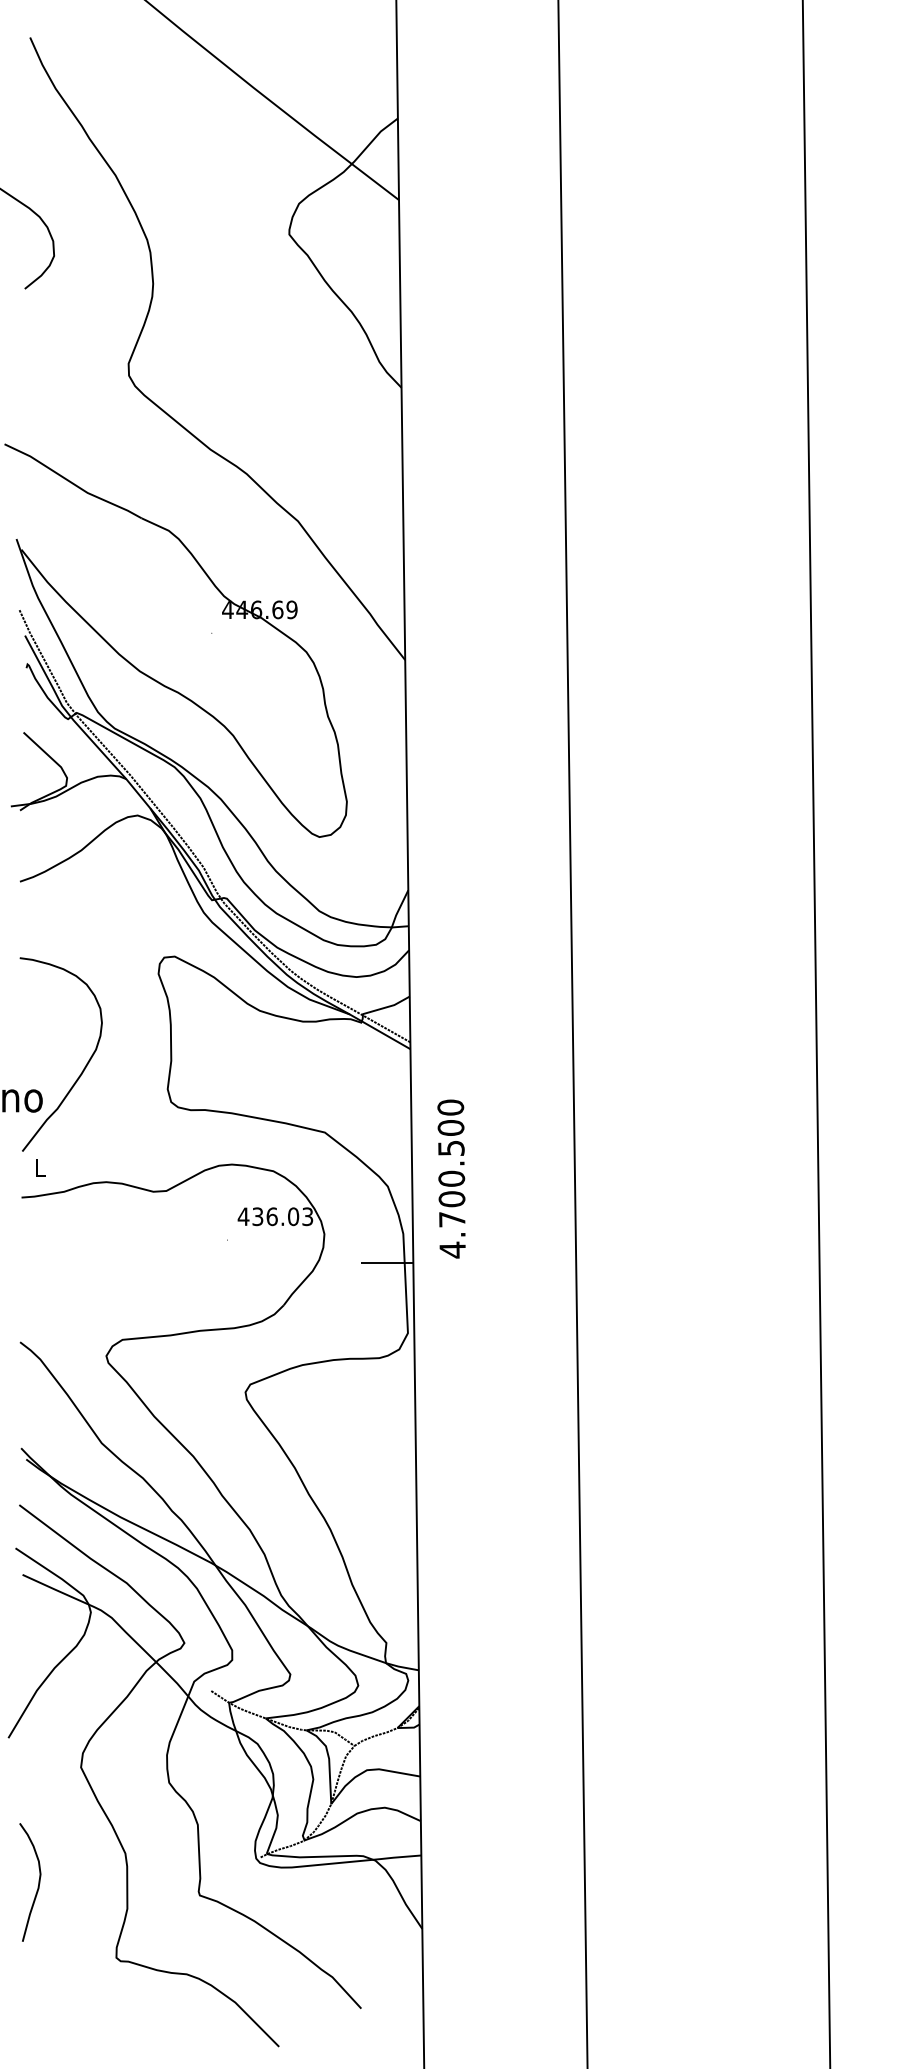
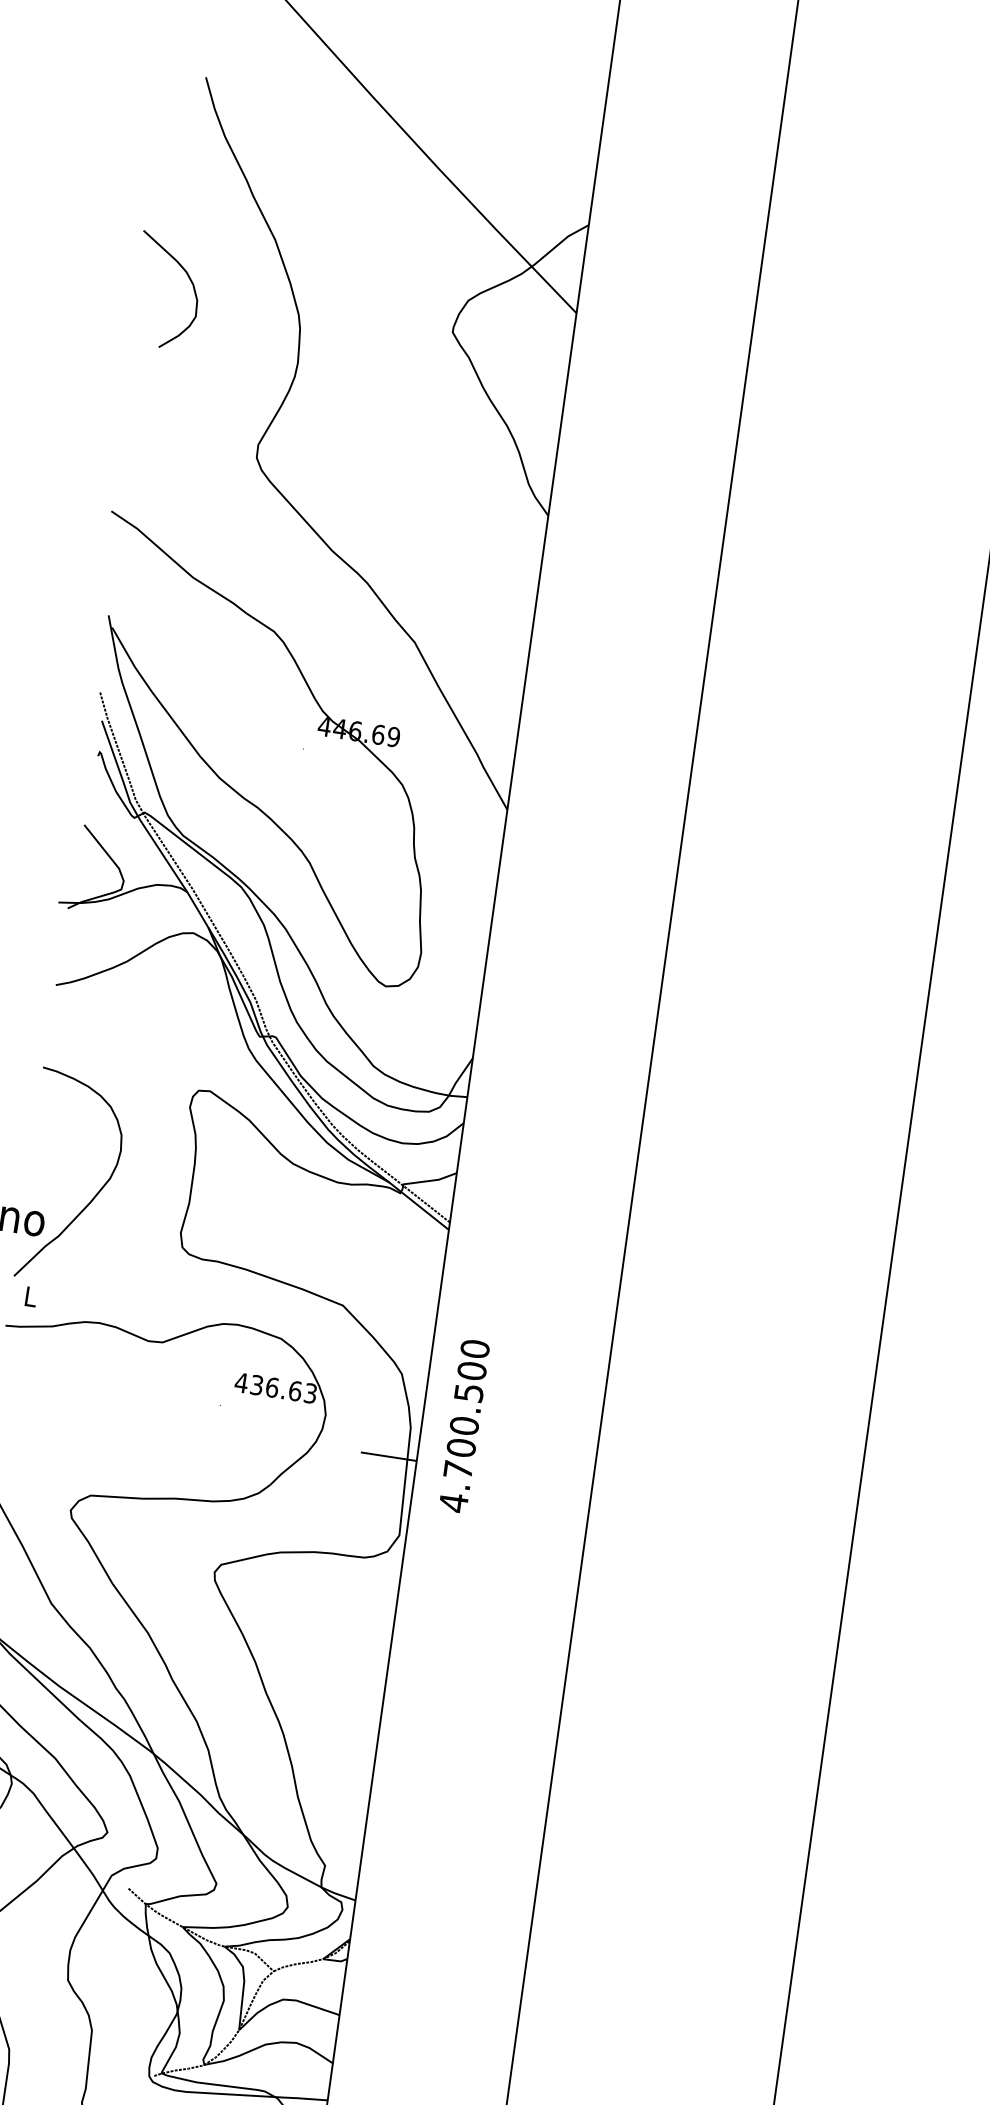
text: (451, 1178) -> (464, 1425), moved
text: (293, 1216) -> (295, 1390), 436.03 -> 436.63

